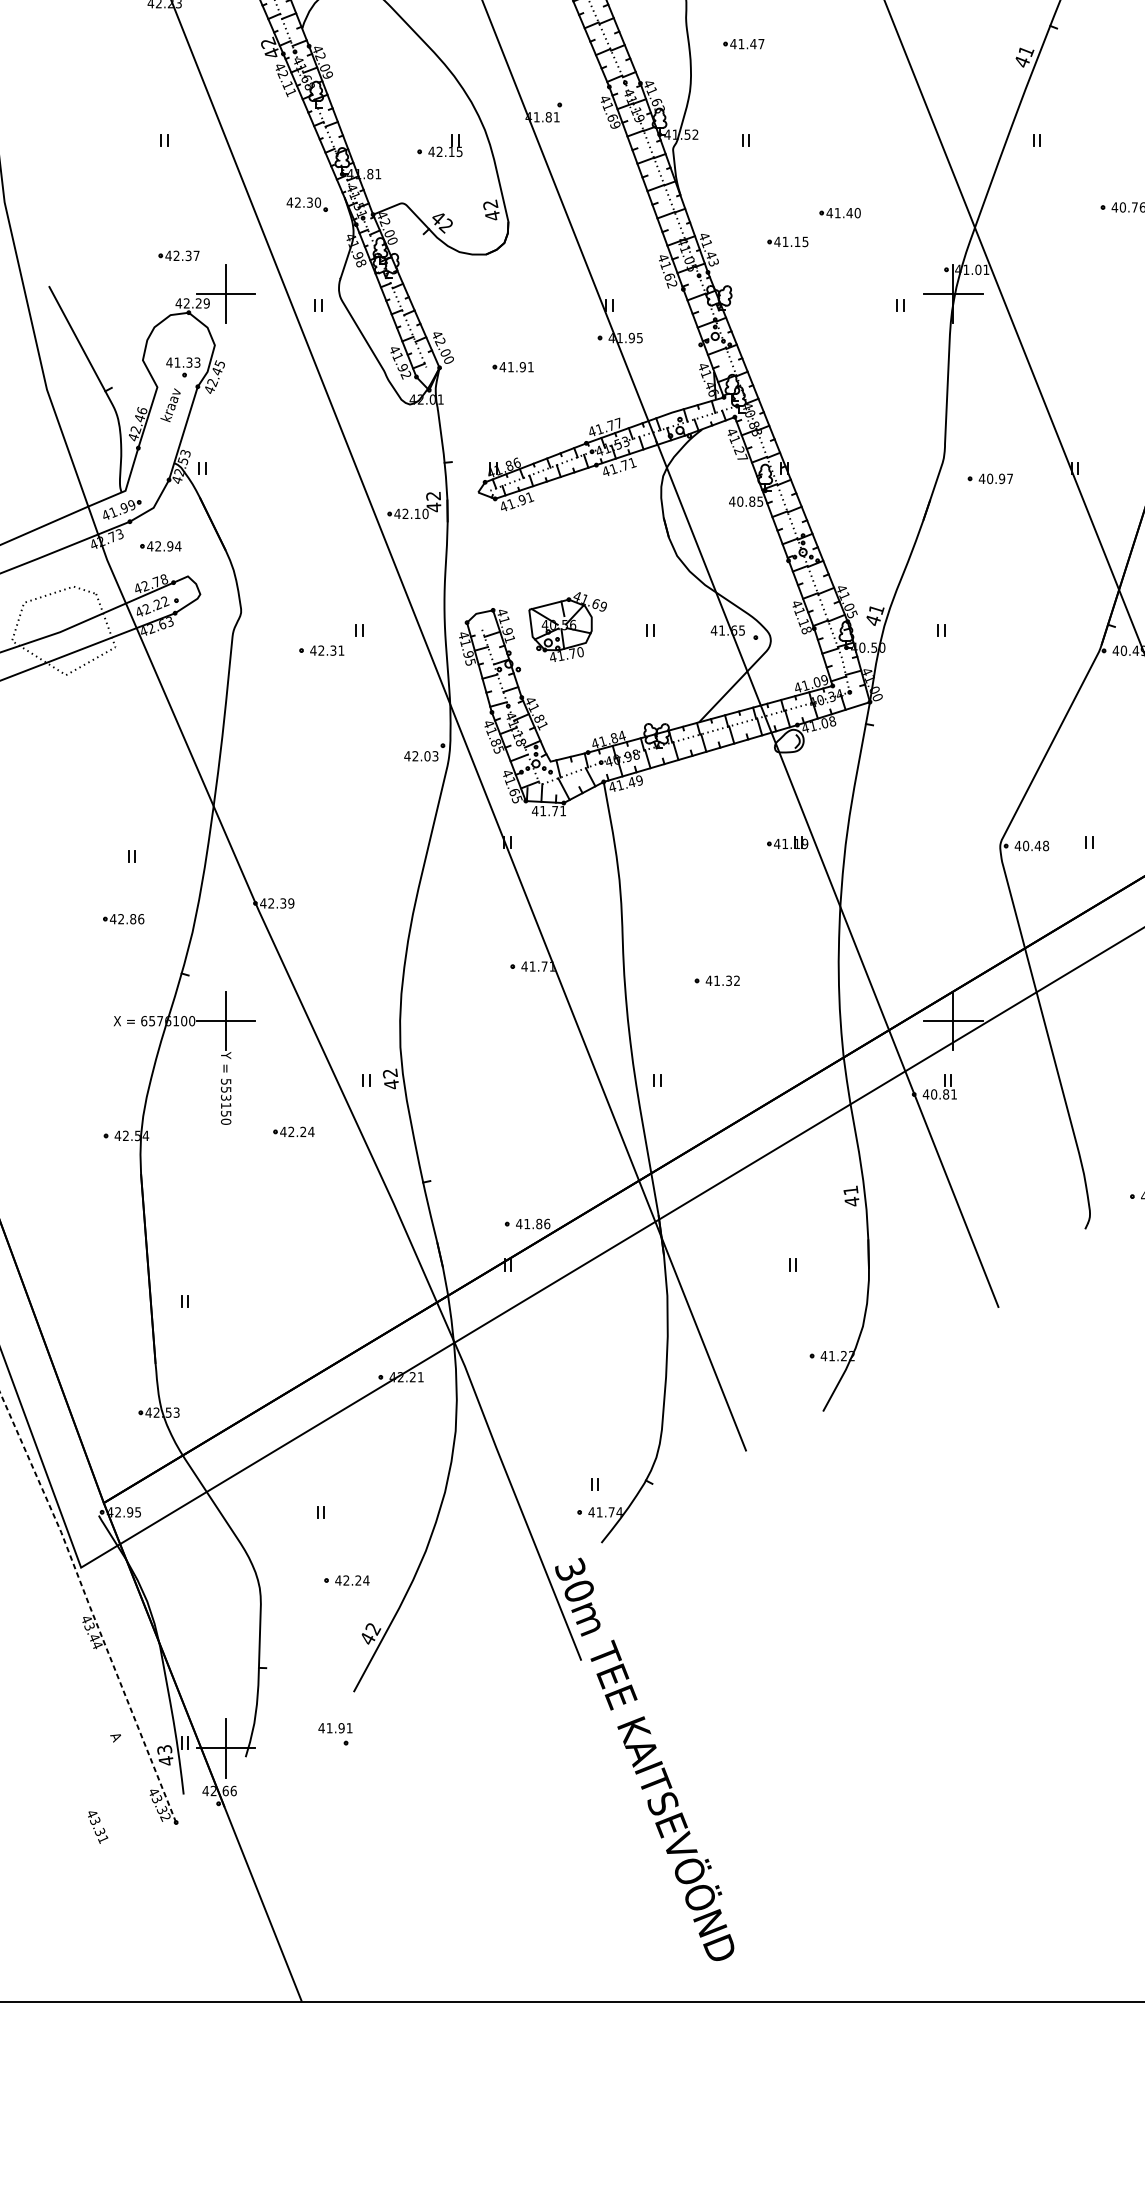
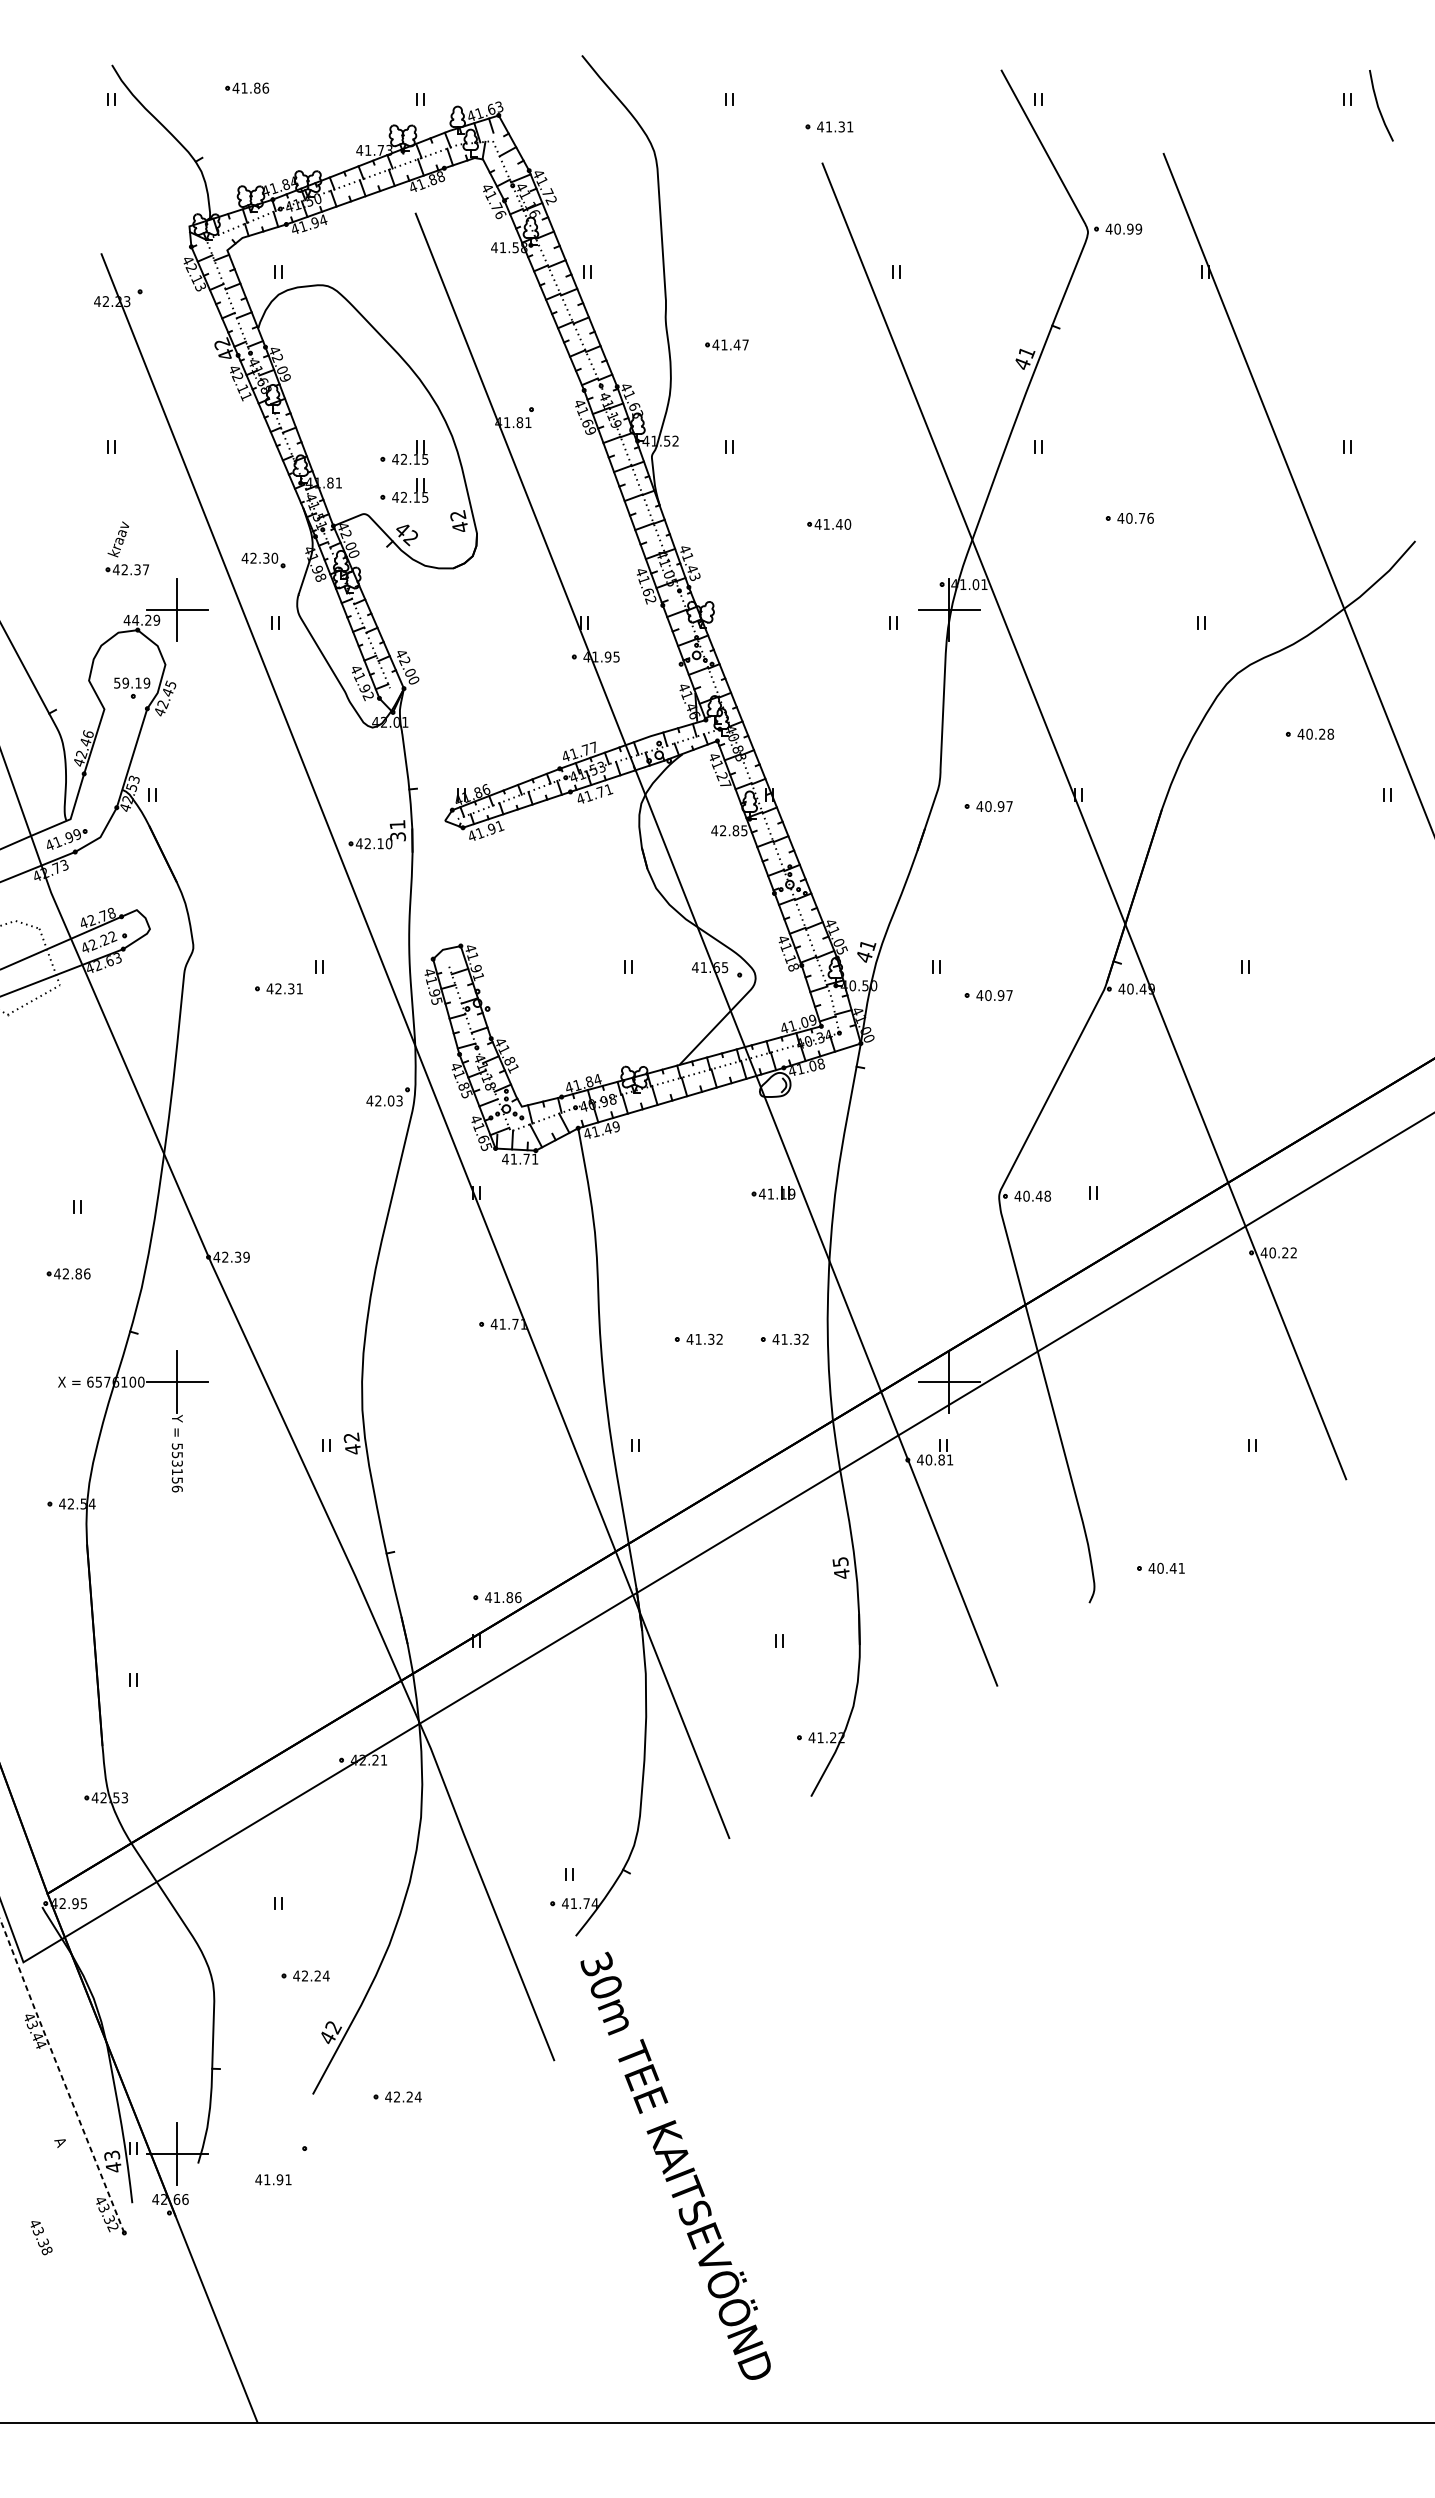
part: (440, 181) -> (404, 490), added
part: (307, 204) -> (263, 560), moved
part: (787, 241) -> (773, 554), removed
text: (186, 302) -> (135, 619), 42.29 -> 44.29
text: (182, 362) -> (131, 682), 41.33 -> 59.19
part: (512, 366) -> (481, 687), removed
text: (170, 405) -> (118, 539), moved
text: (433, 501) -> (397, 830), 42 -> 31
text: (740, 501) -> (723, 830), 40.85 -> 42.85
part: (161, 545) -> (108, 877), removed
part: (567, 626) -> (539, 963), removed
part: (990, 656) -> (988, 995), added
part: (798, 979) -> (784, 1338), added
text: (226, 1122) -> (177, 1489), 553150 -> 553156
part: (294, 1131) -> (249, 1499), removed
text: (850, 1190) -> (840, 1561), 41 -> 45
part: (433, 1694) -> (397, 2096), added
text: (335, 1727) -> (273, 2179), moved
text: (644, 1759) -> (675, 2165), moved
text: (102, 1839) -> (46, 2250), 43.31 -> 43.38

